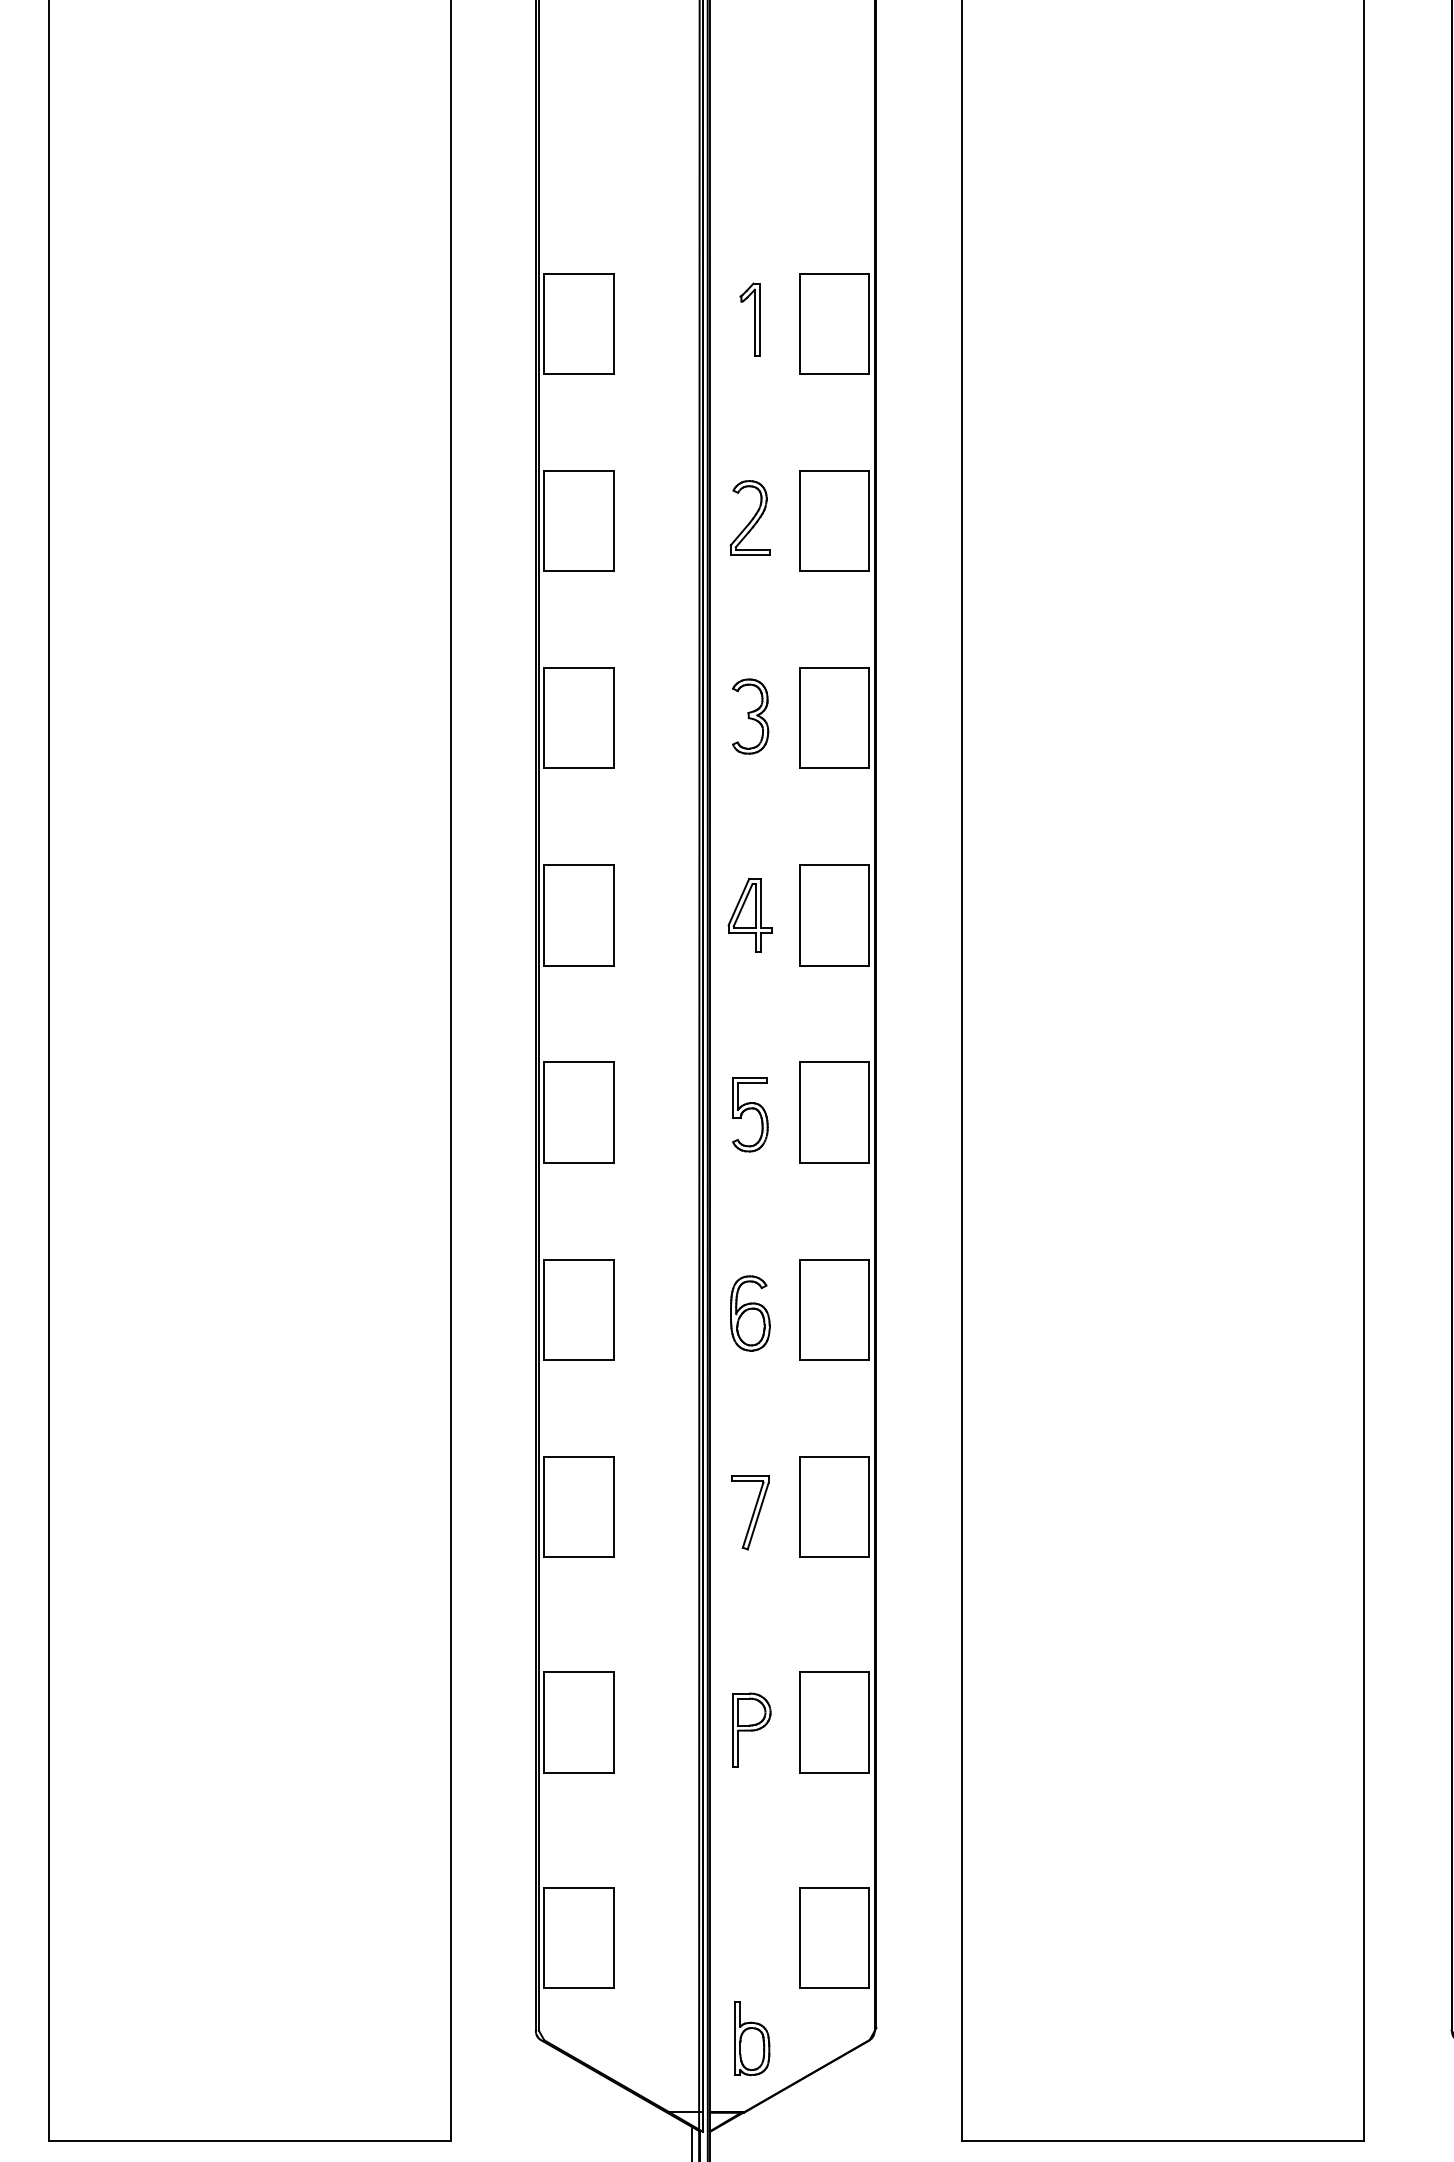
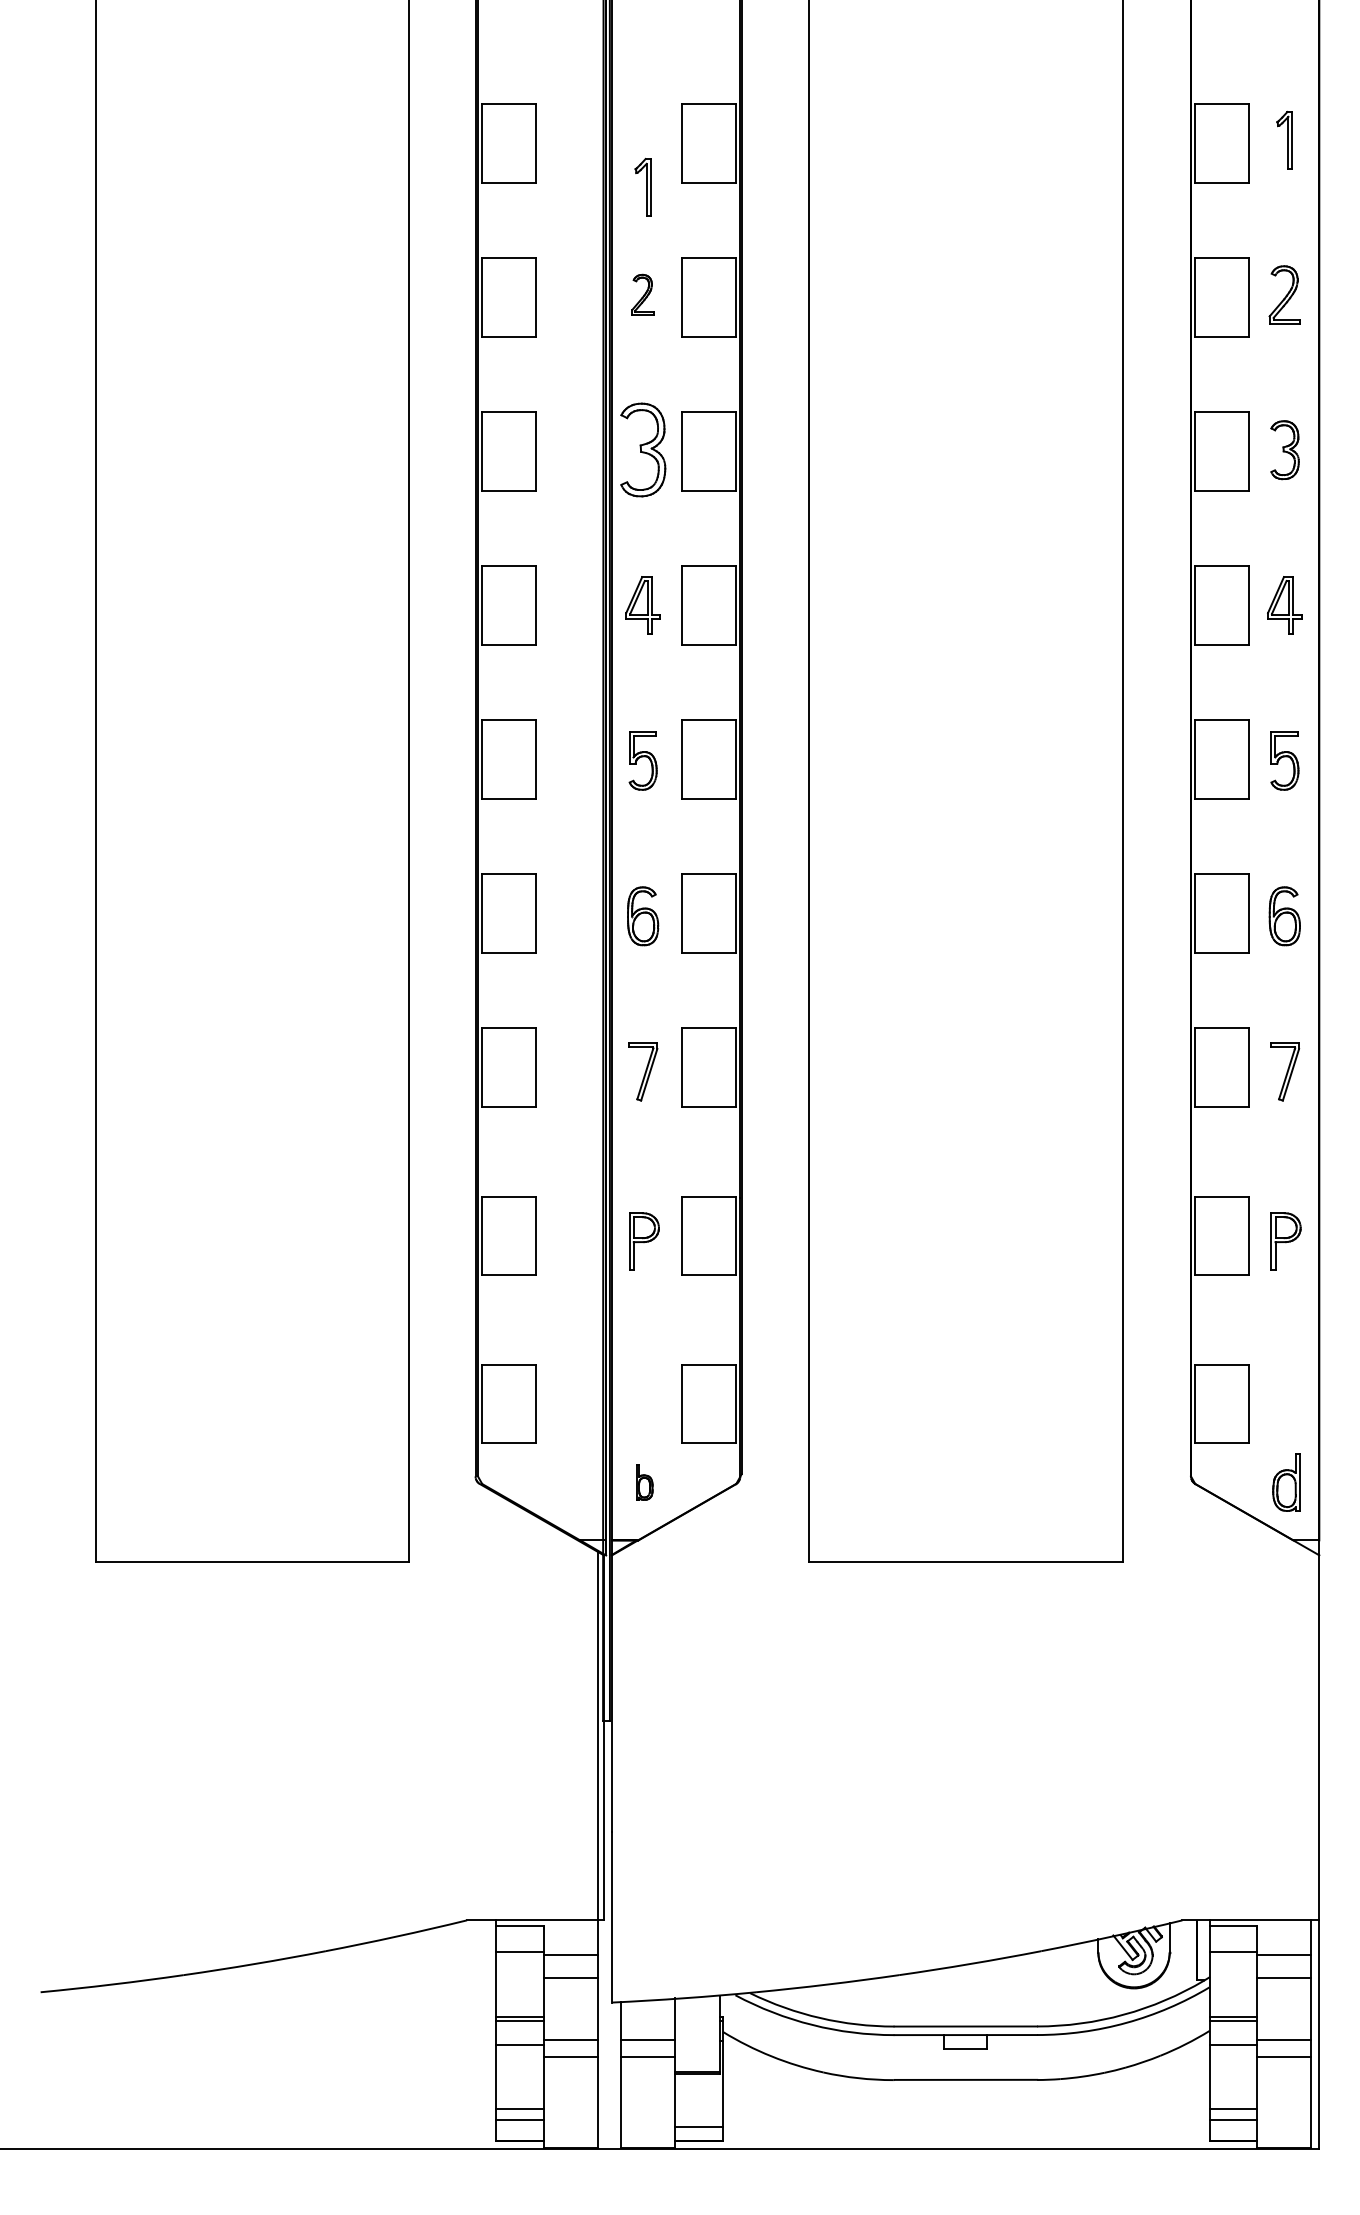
part: (749, 318) -> (642, 186), moved
part: (749, 517) -> (642, 294), size x0.7
part: (750, 716) -> (643, 450), size x1.6
part: (752, 2038) -> (644, 1482), size x0.6

